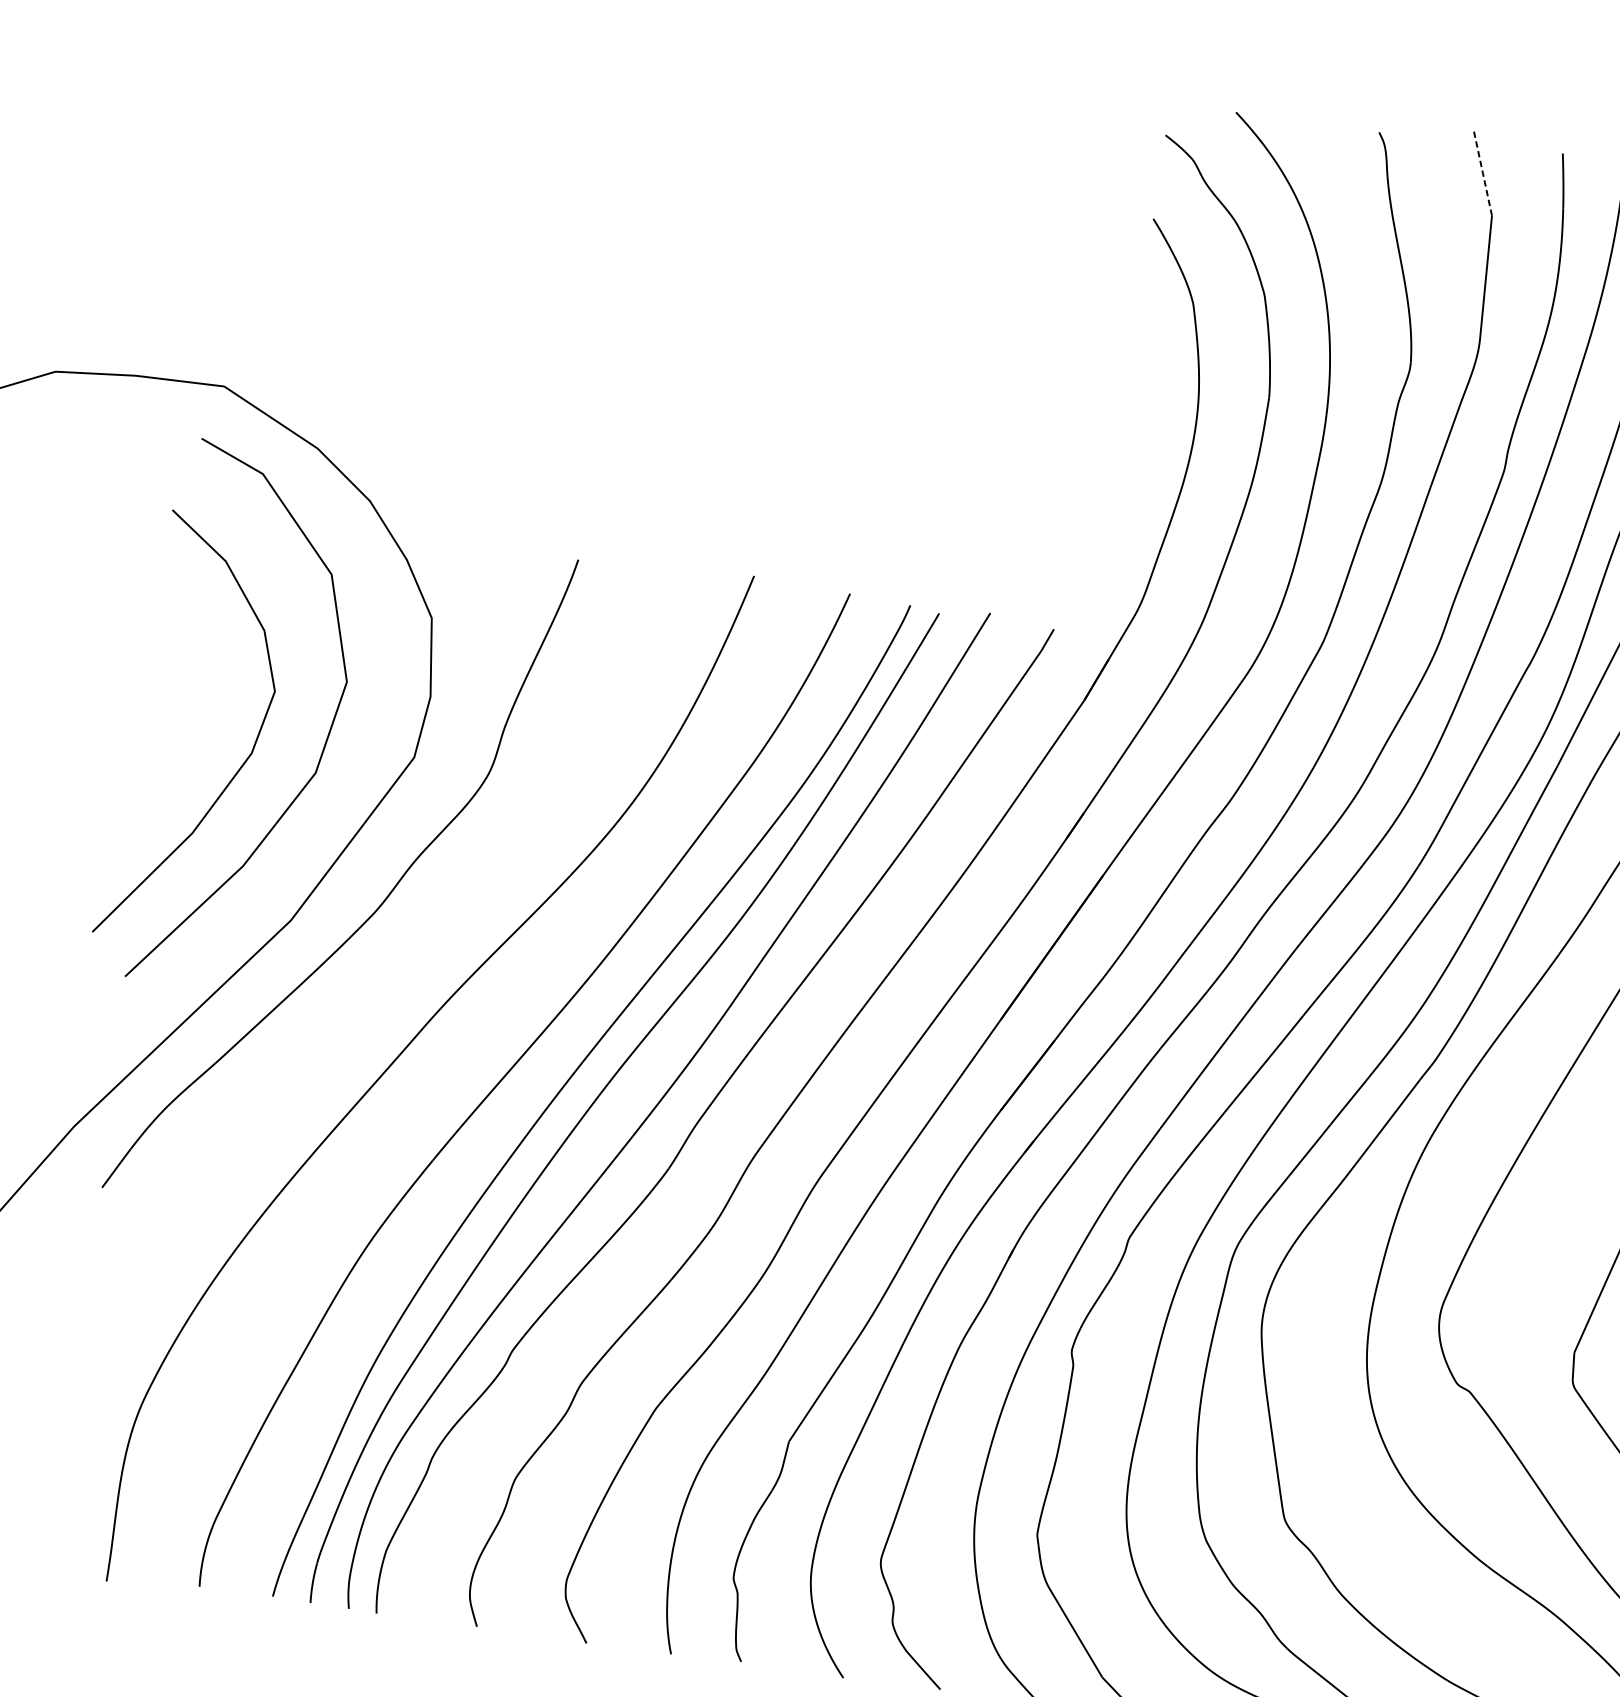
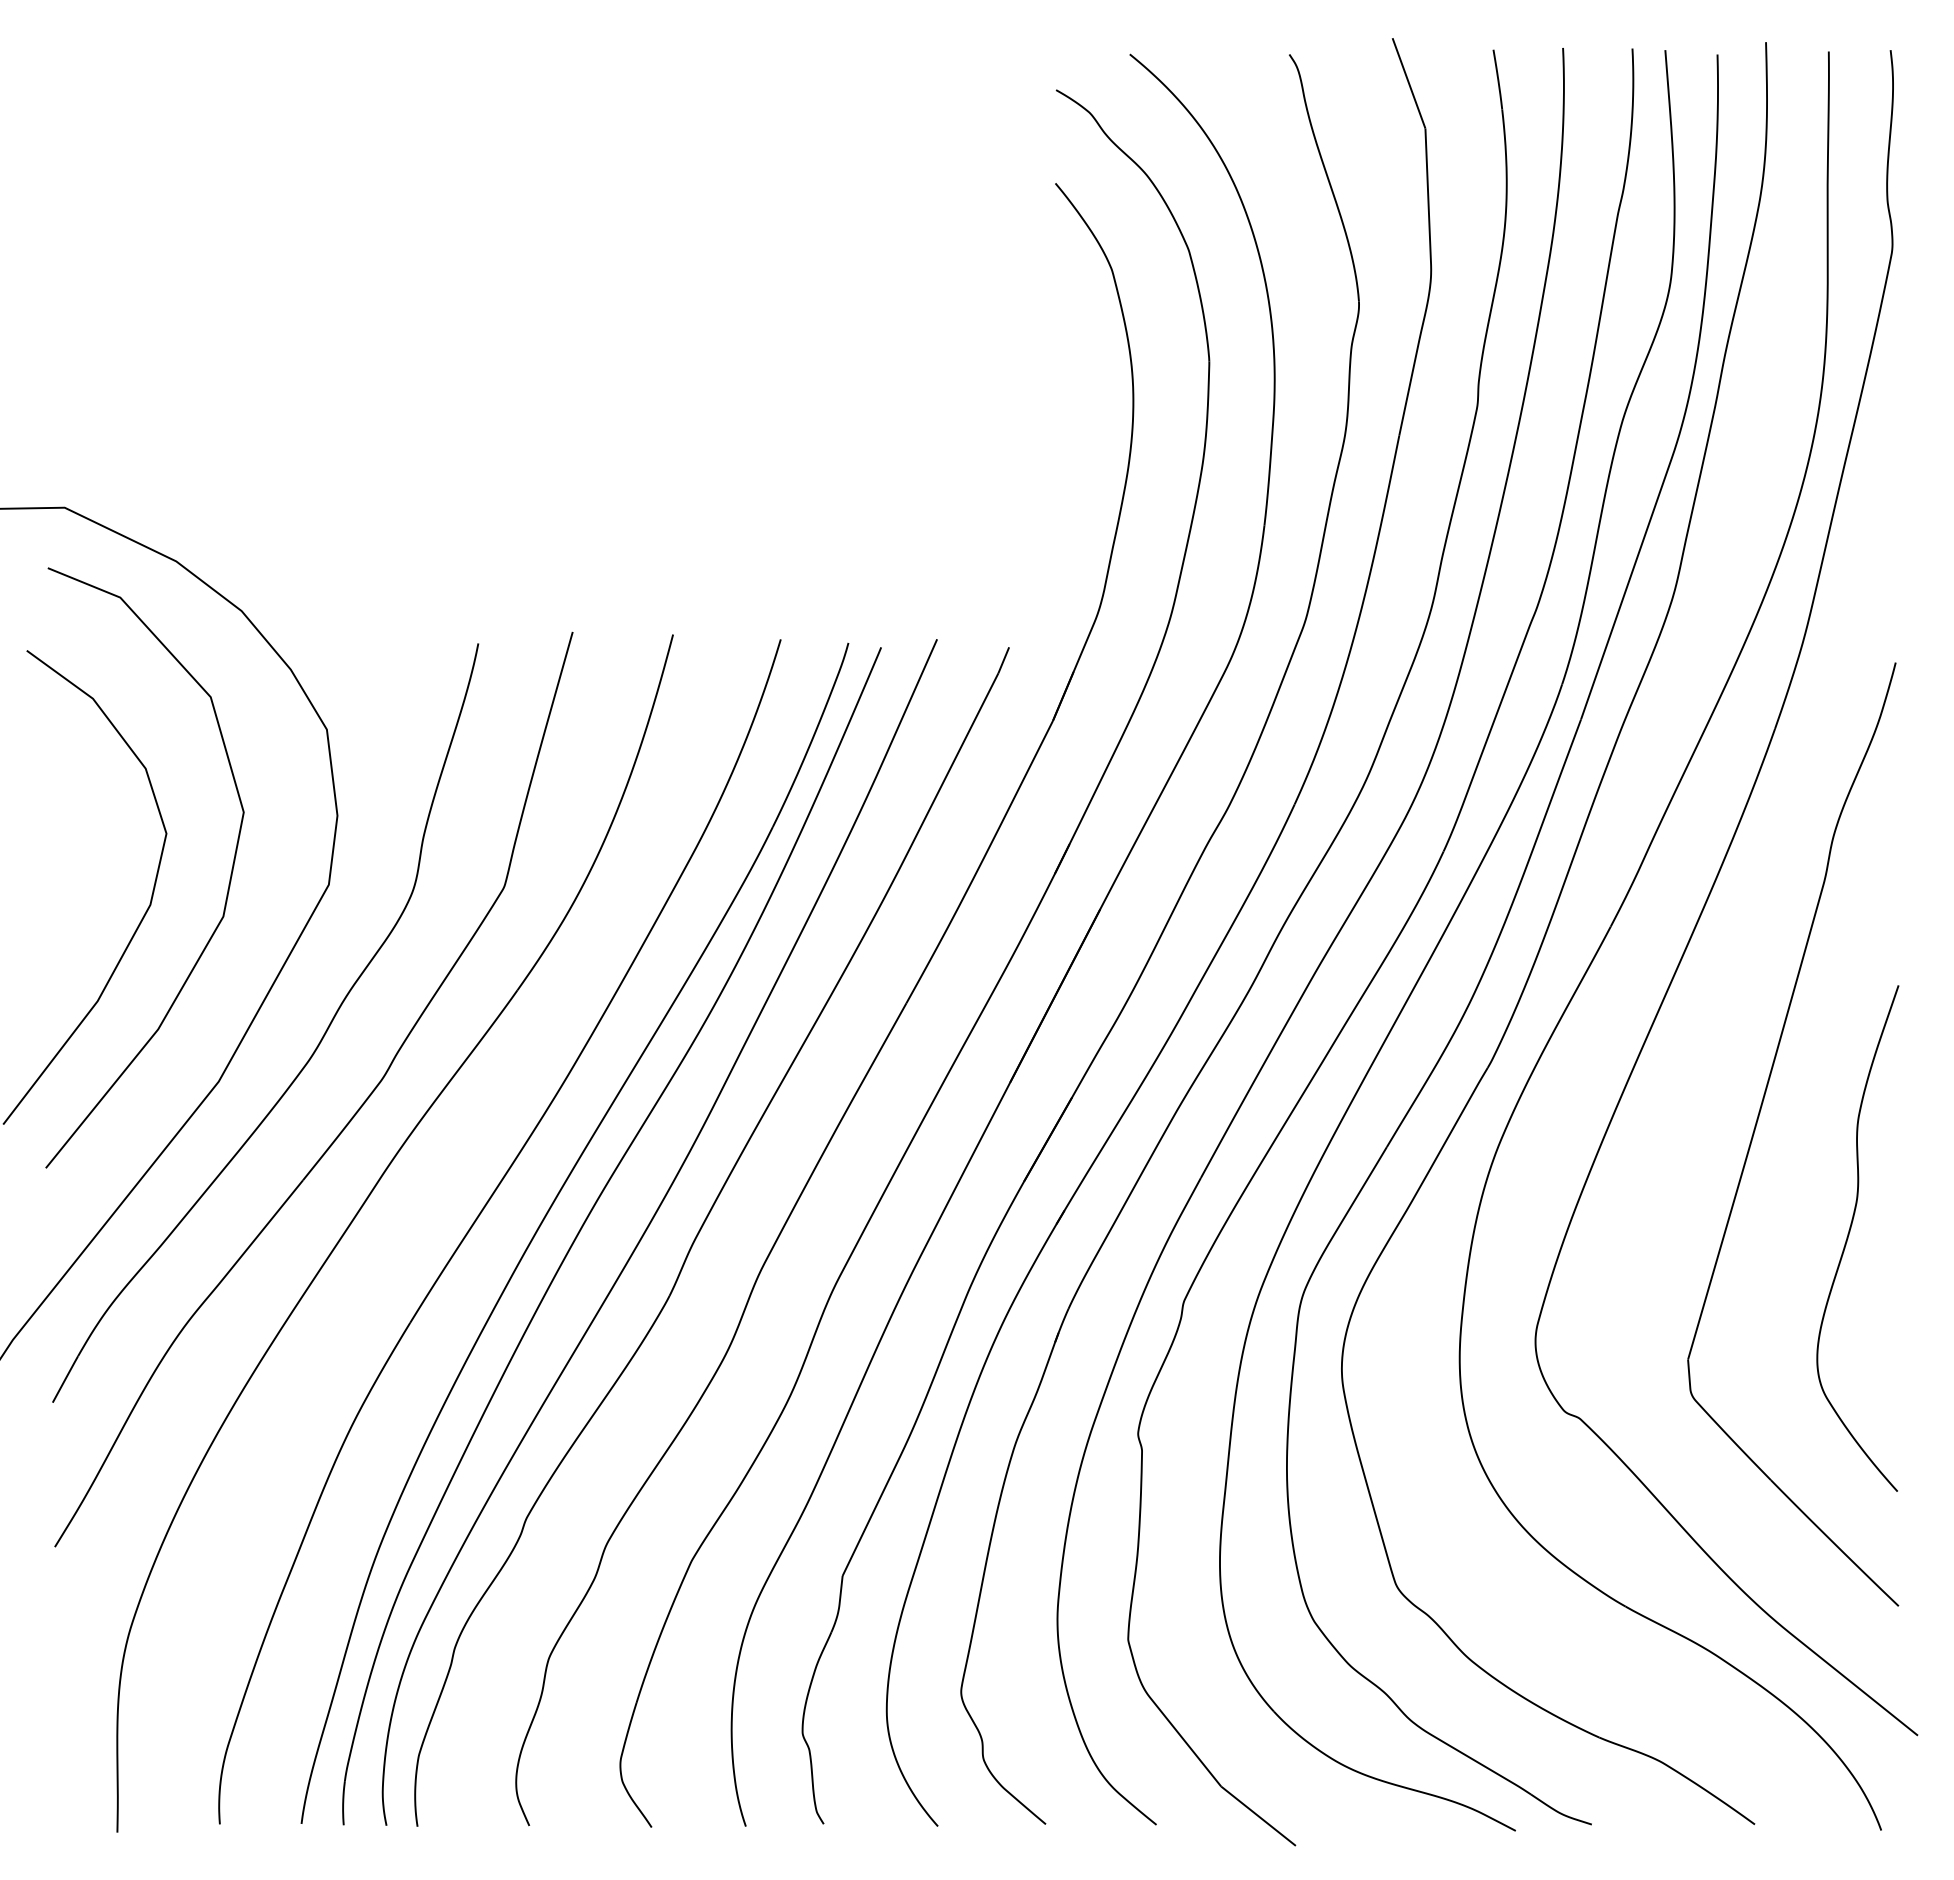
line: (1483, 173) -> (1409, 83), dashed -> solid
part: (404, 969) -> (350, 1118), added

